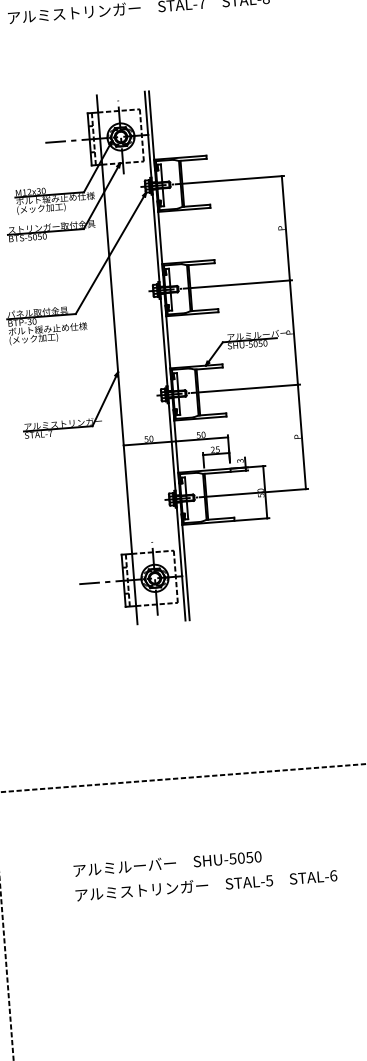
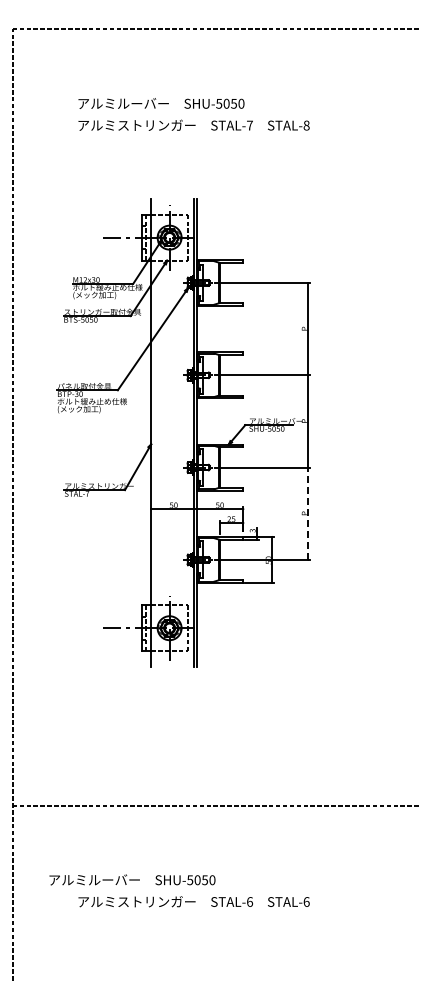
line: (301, 436) -> (308, 513), solid -> dashed
text: (167, 863) -> (132, 879), moved
text: (268, 880) -> (249, 901), STAL-5 -> STAL-6

